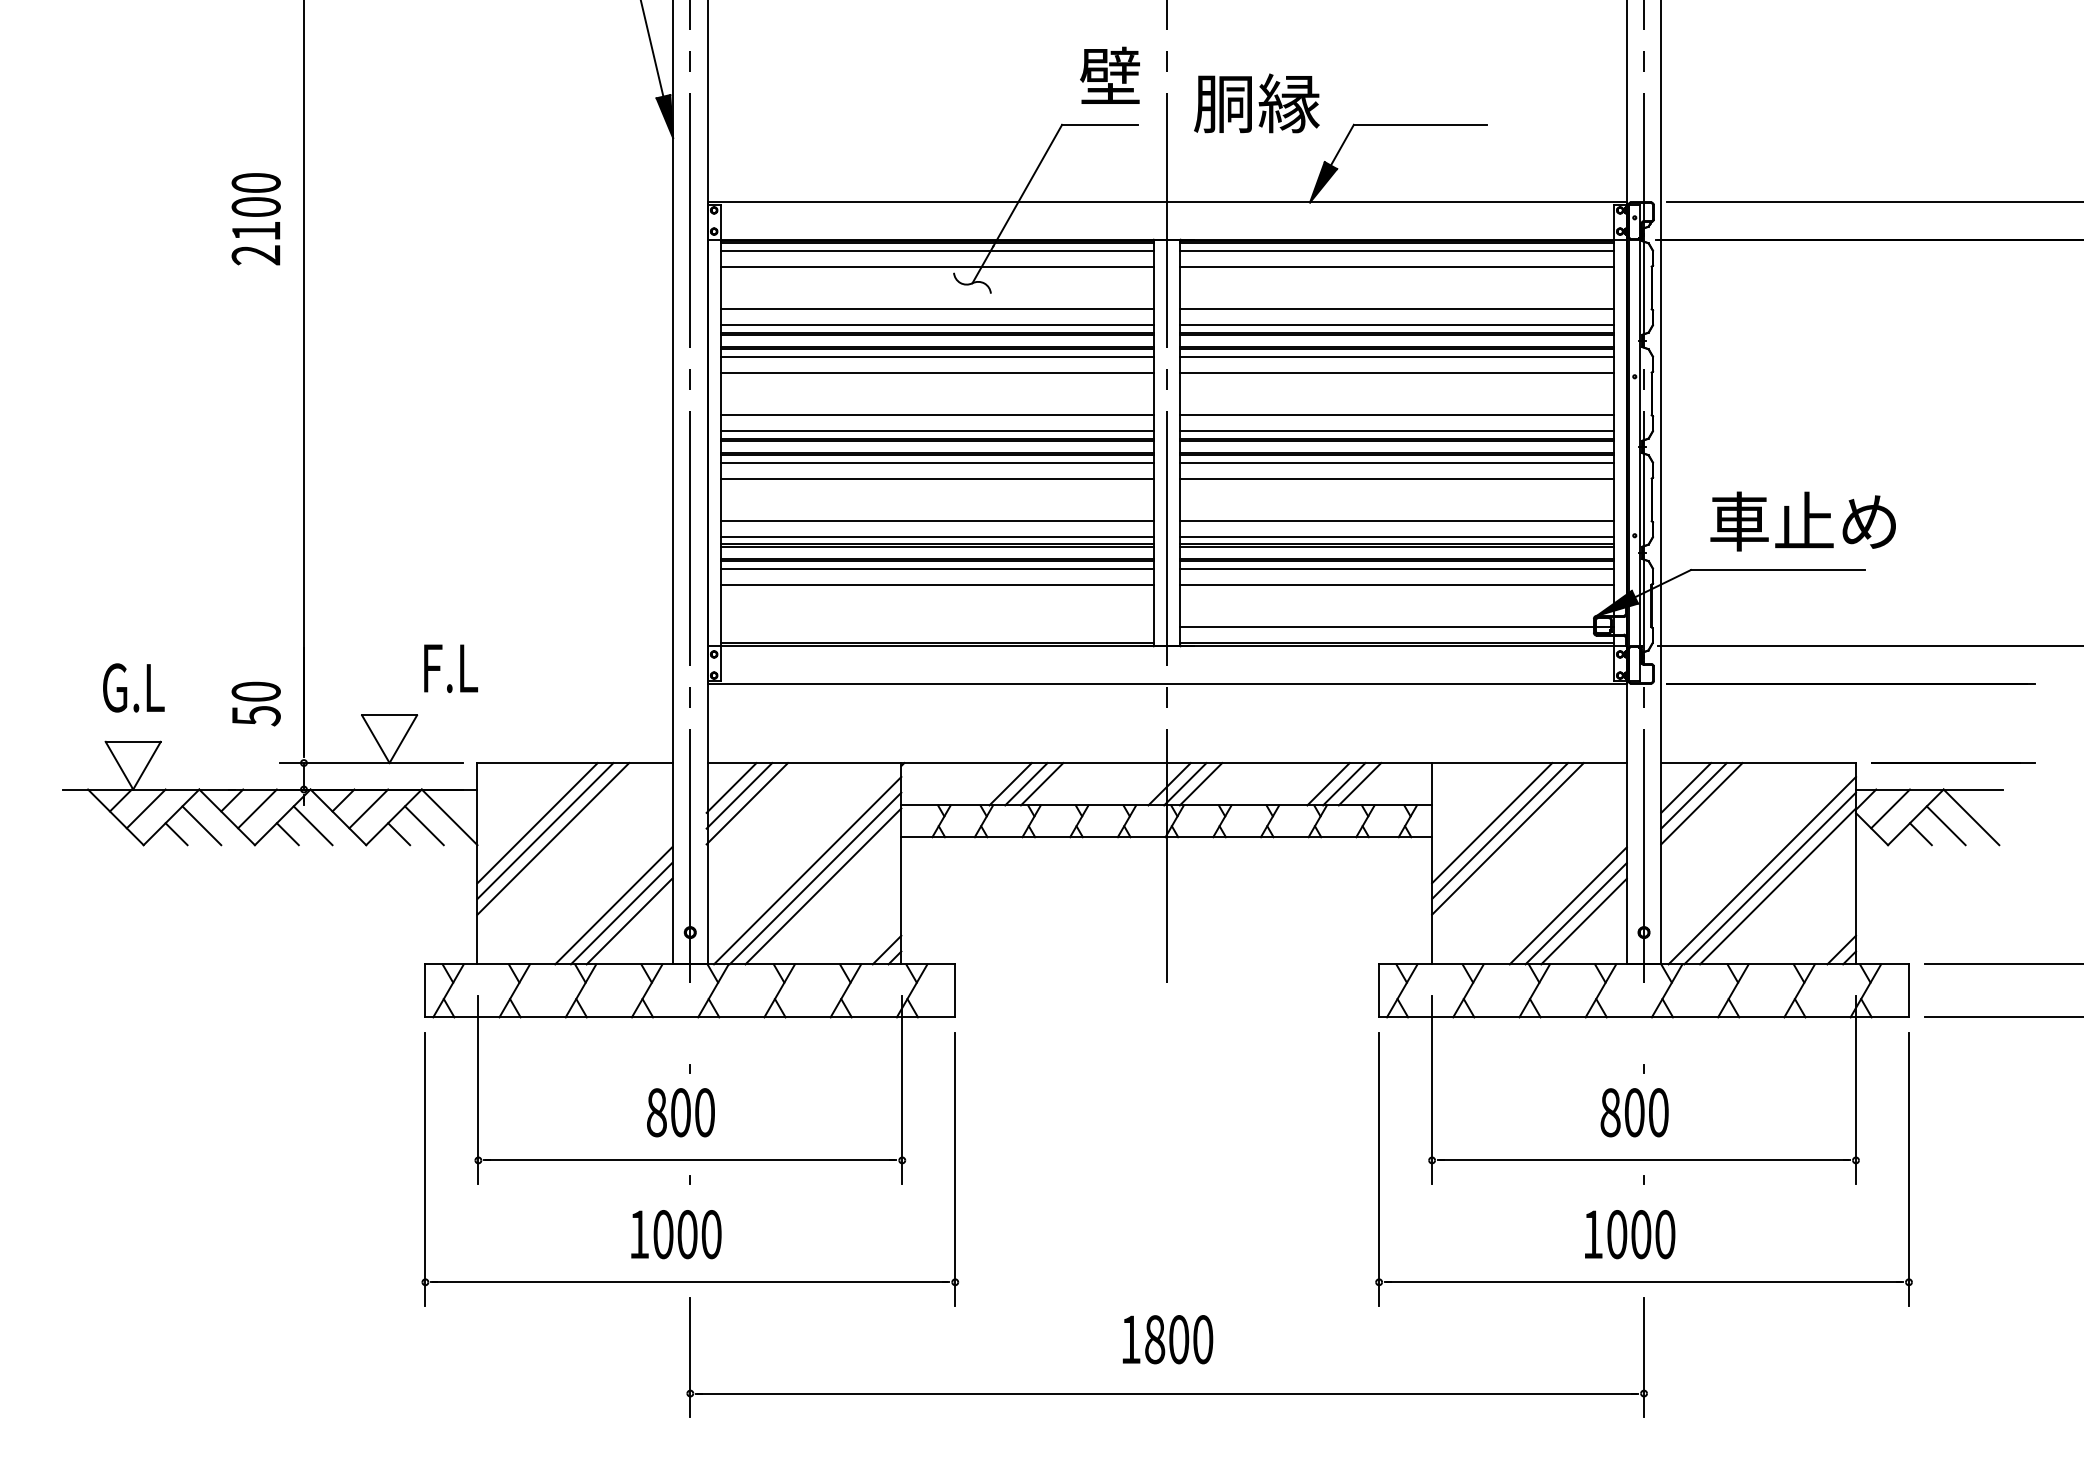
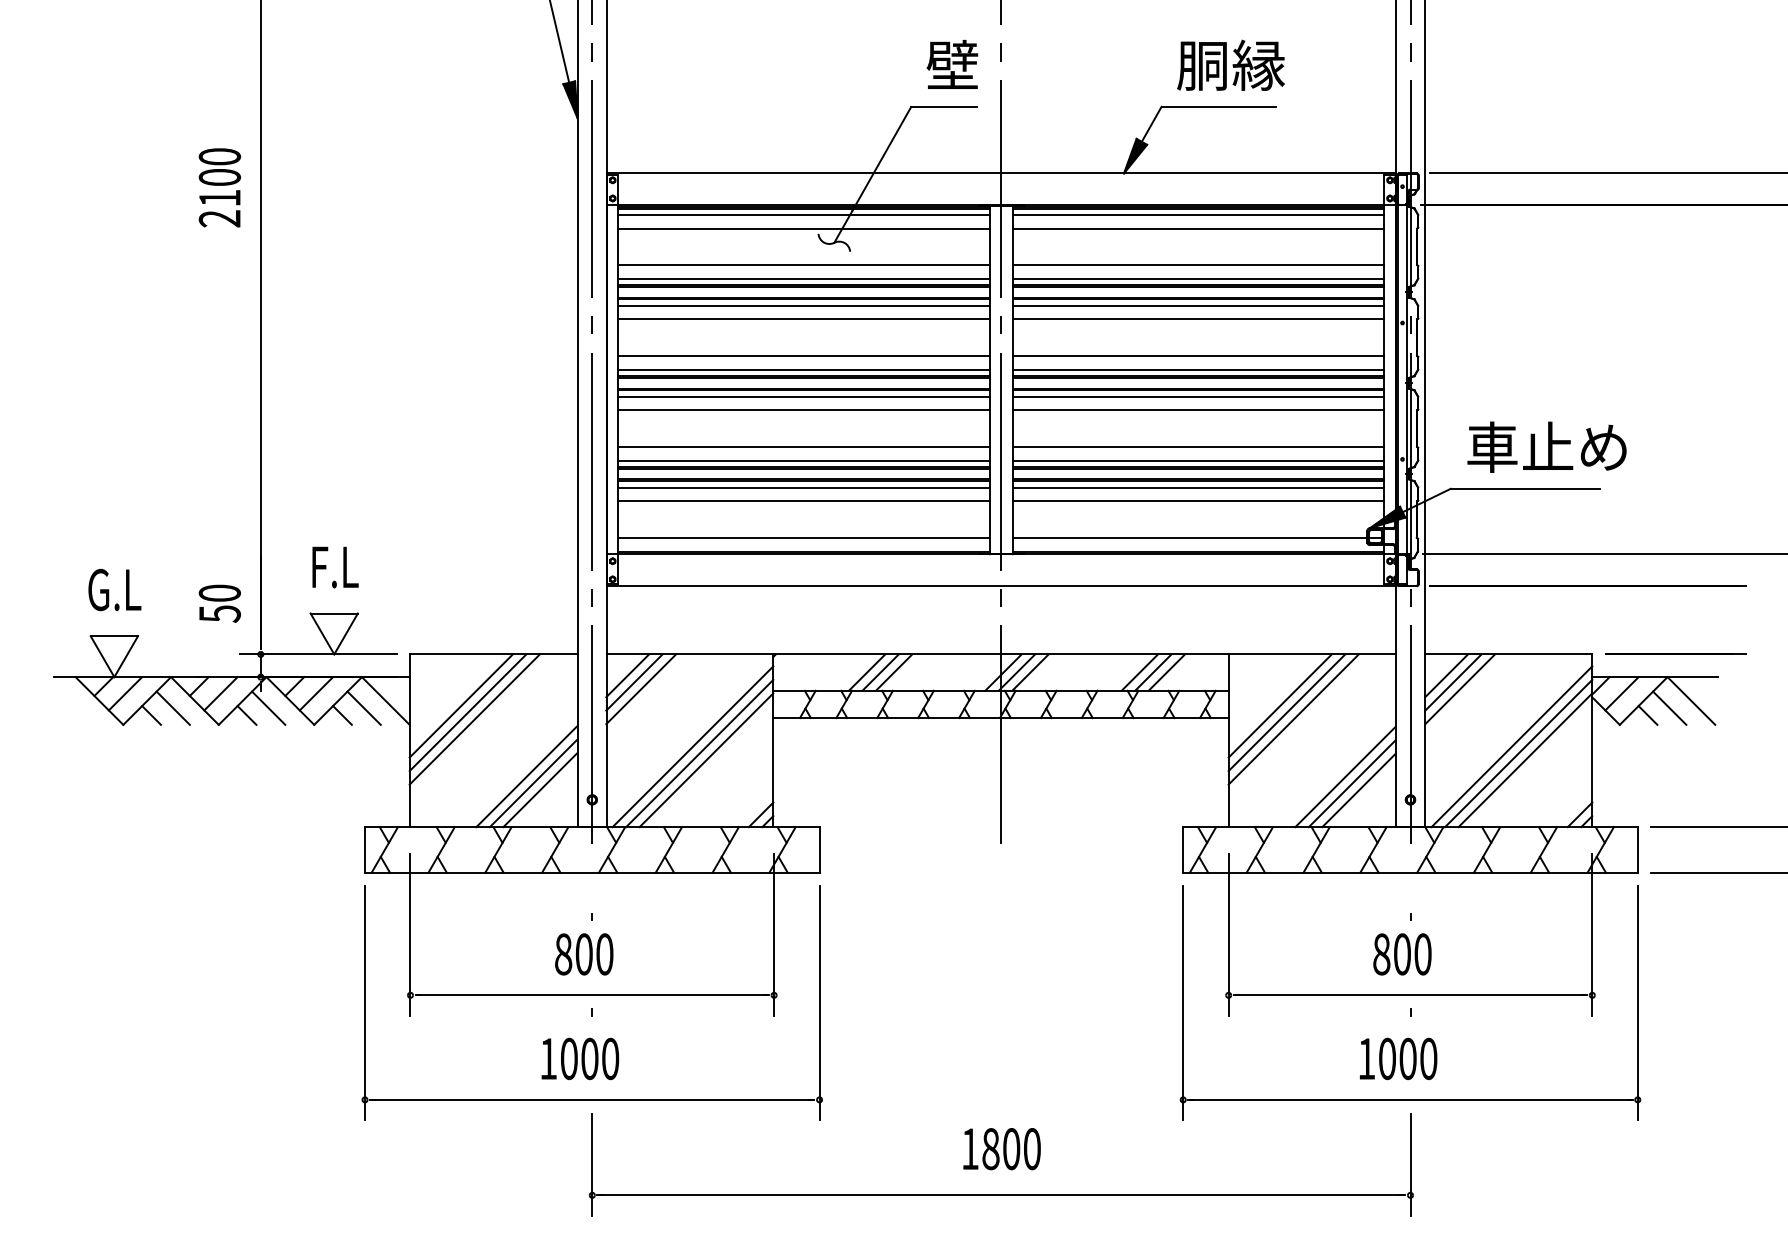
text: (1256, 103) -> (1230, 65), moved
line: (936, 627) -> (803, 538), added
text: (450, 668) -> (335, 567), moved

